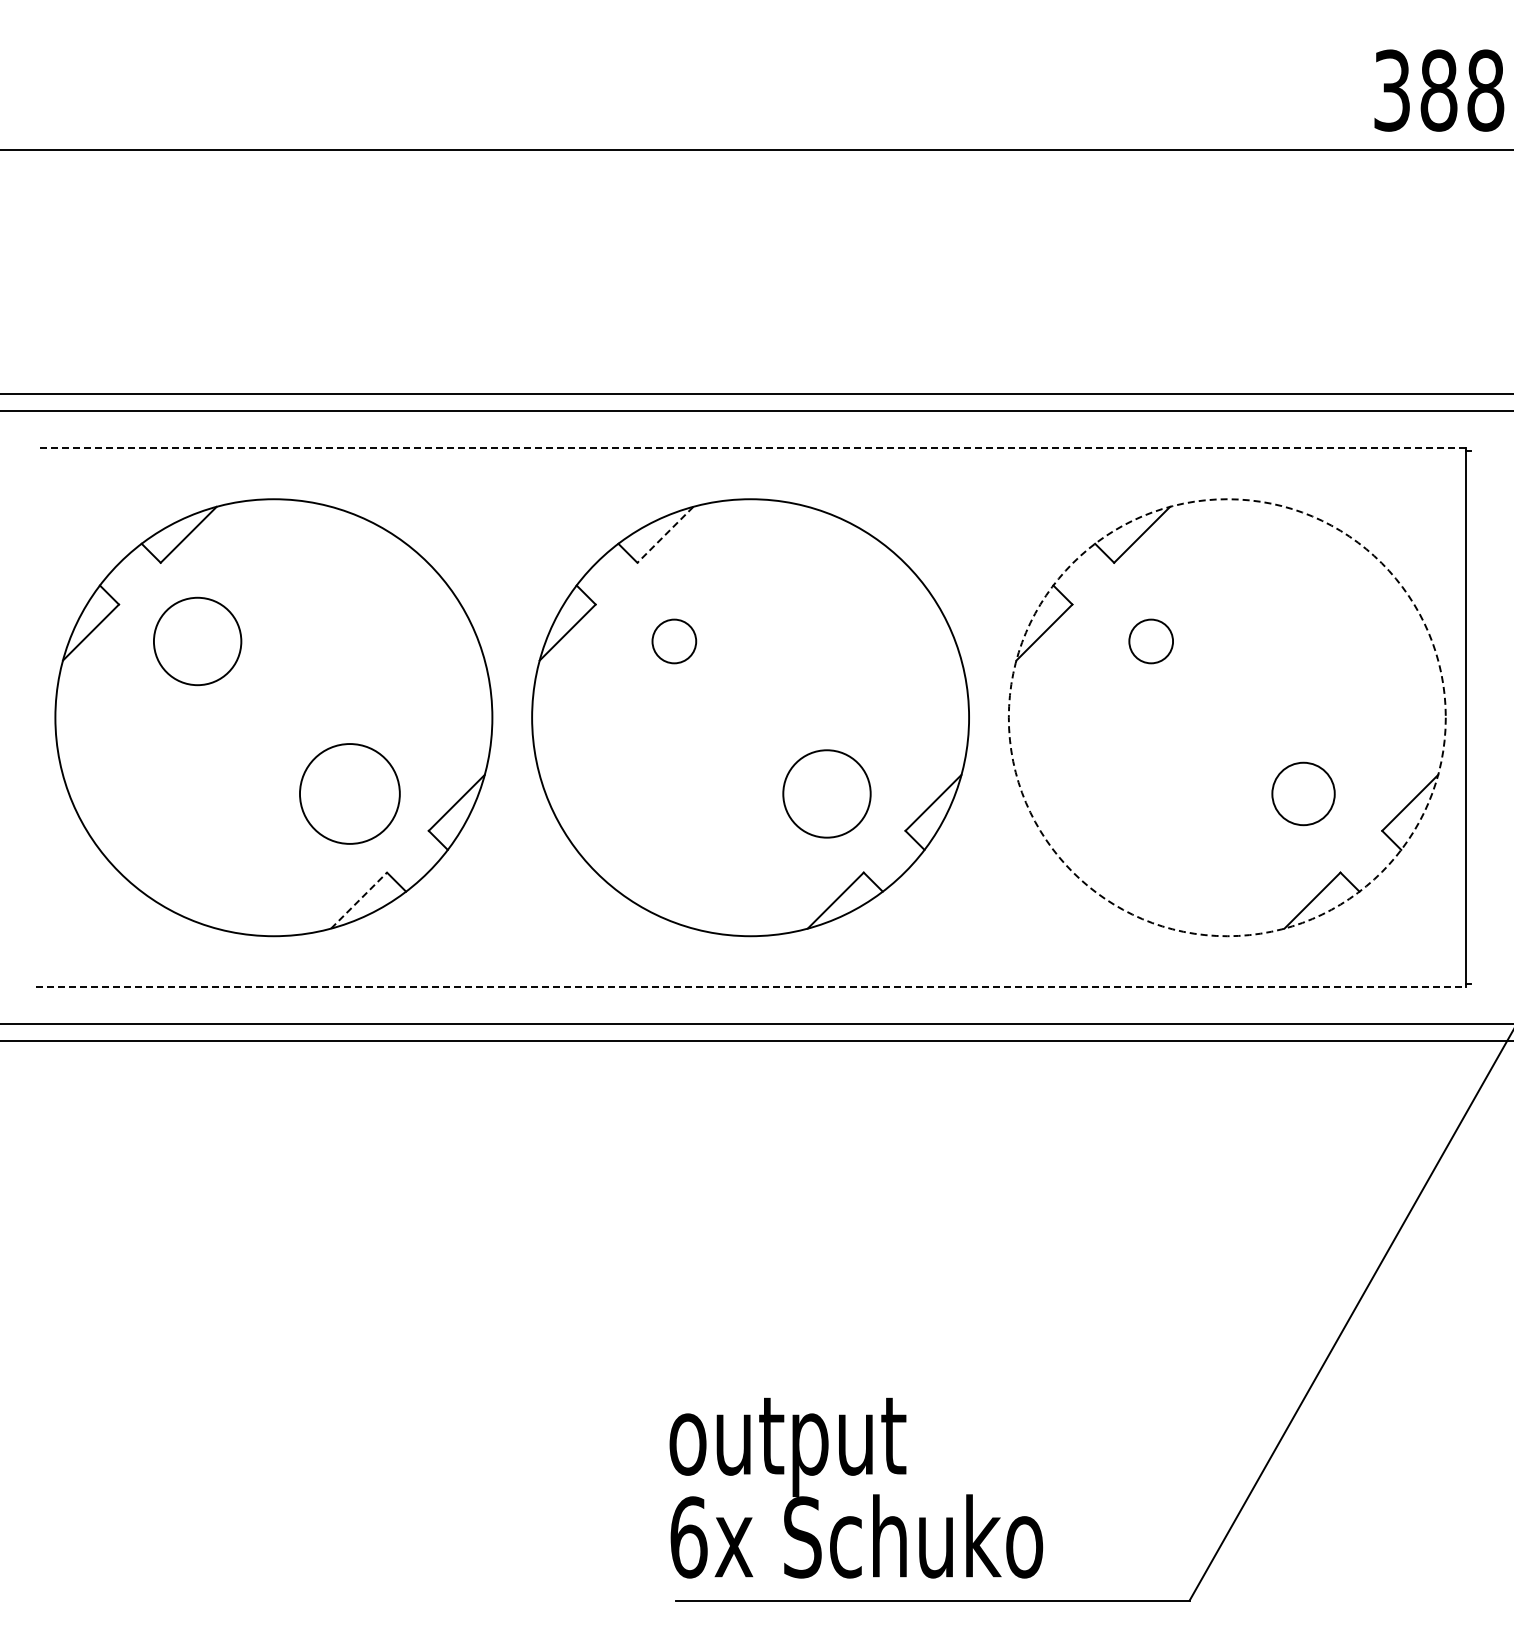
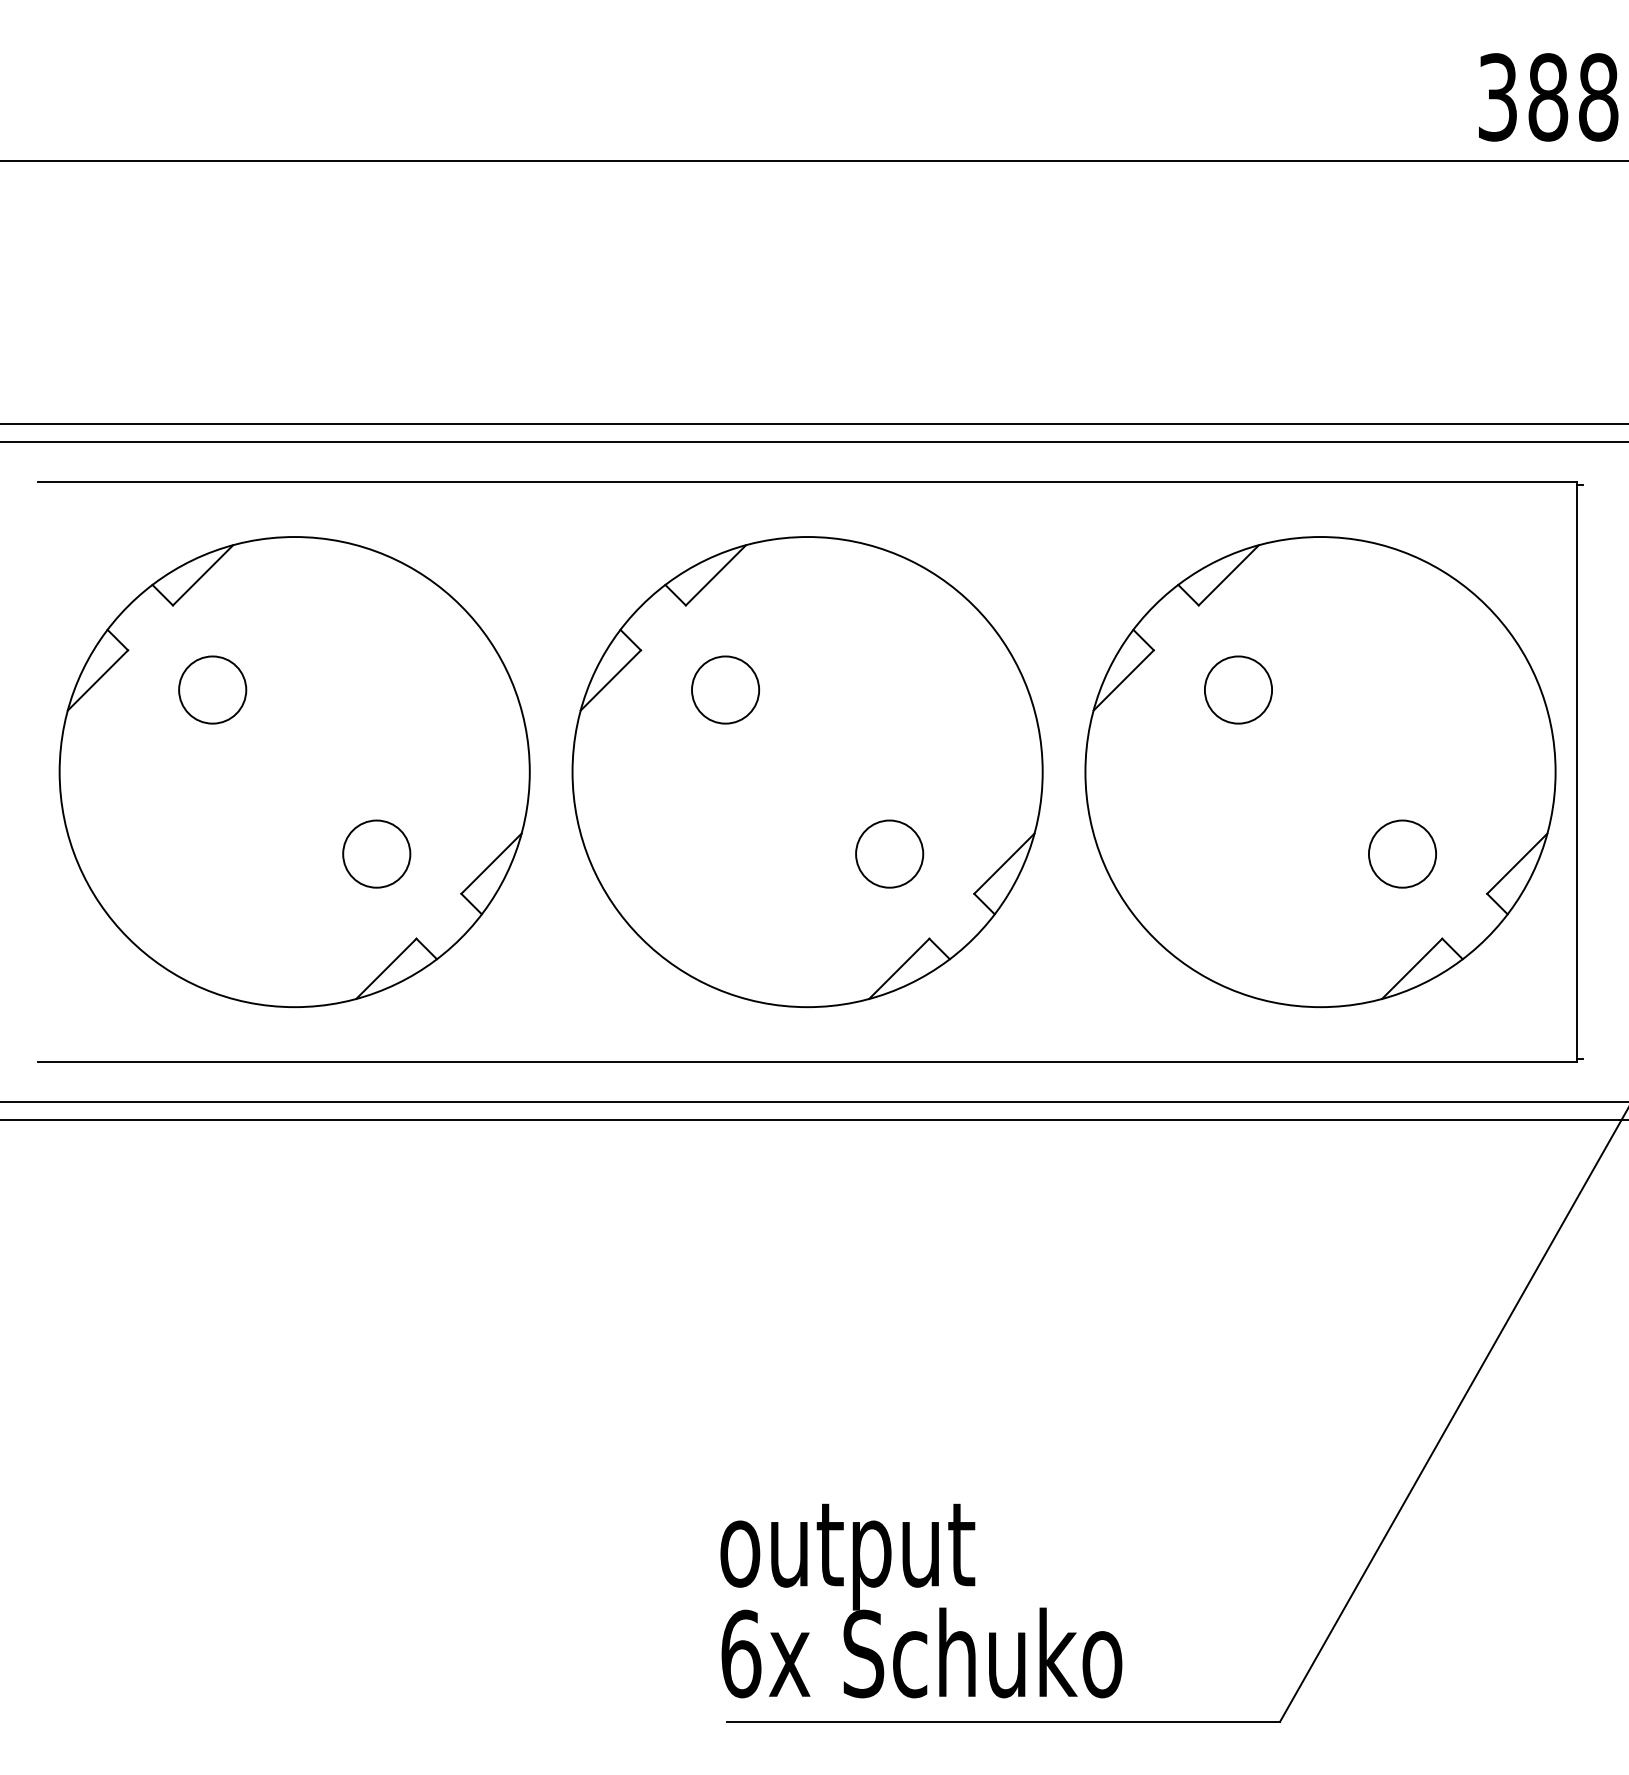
line: (750, 448) -> (807, 482), dashed -> solid
line: (665, 534) -> (716, 574), dashed -> solid
circle: (197, 641) -> (212, 690), size x0.71
circle: (674, 641) -> (725, 690), size x1.43
circle: (1151, 641) -> (1238, 690), size x1.43
circle: (1226, 717) -> (1319, 771), dashed -> solid
circle: (350, 793) -> (377, 853), size x0.62
circle: (826, 793) -> (889, 853), size x0.71
line: (359, 900) -> (386, 968), dashed -> solid
line: (751, 987) -> (808, 1062), dashed -> solid

